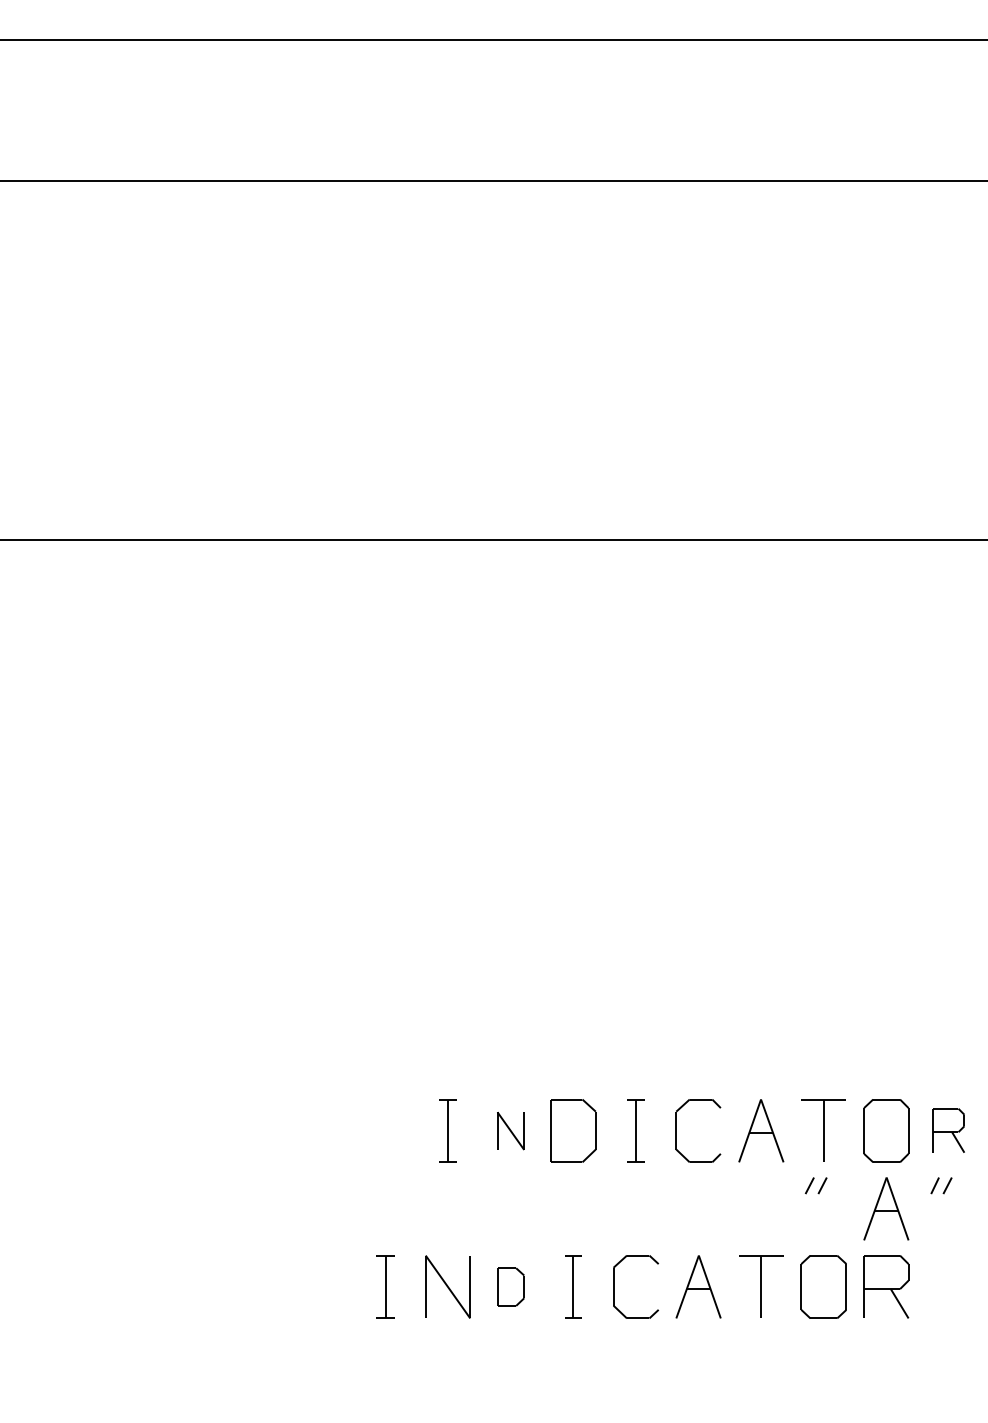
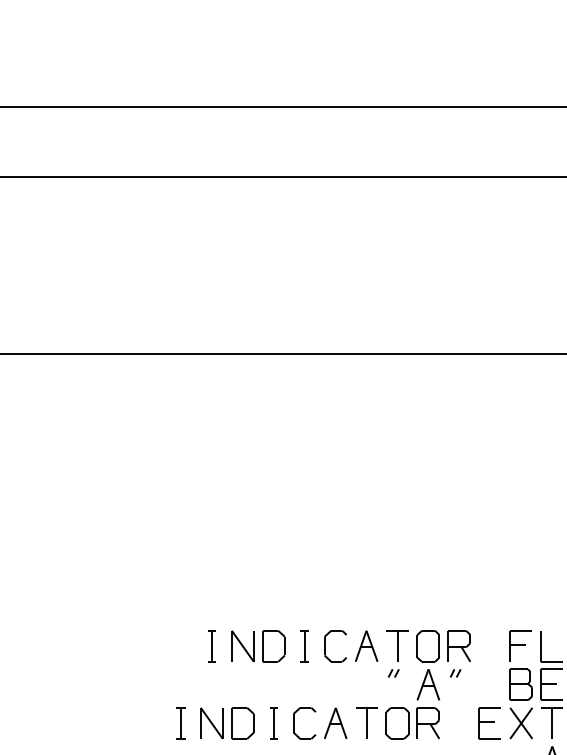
part: (947, 1129) -> (458, 645), size x1.43
part: (510, 1131) -> (242, 646), size x1.67
part: (510, 1287) -> (242, 723), size x1.67

